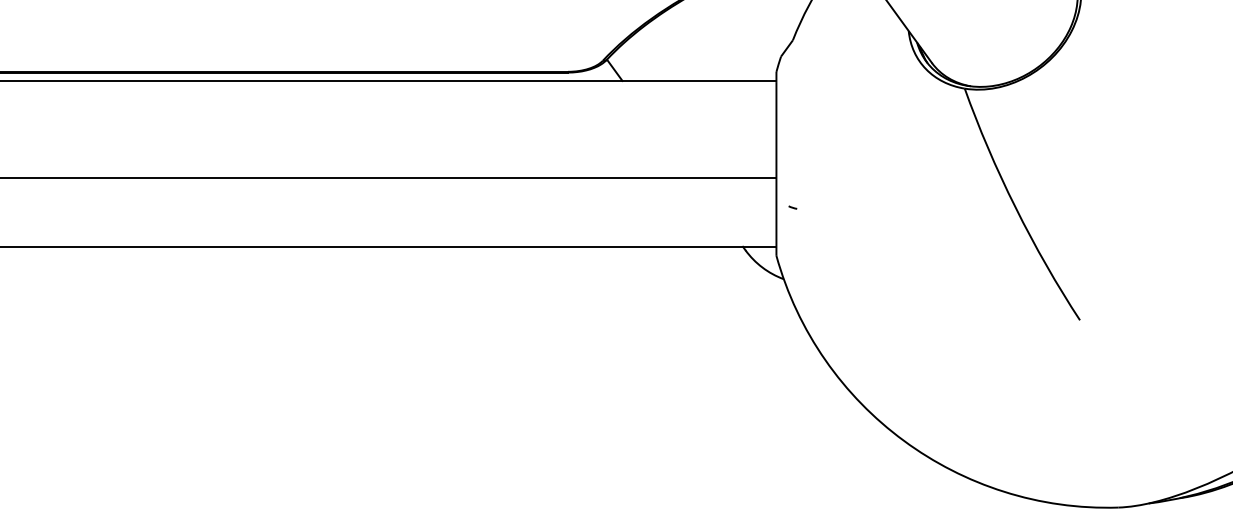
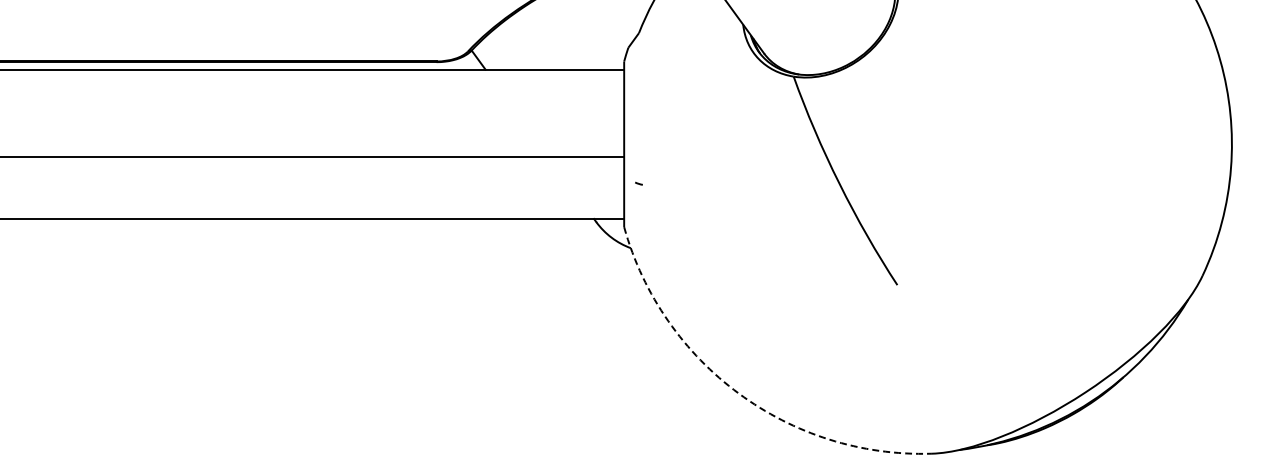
arc: (903, 440) -> (738, 393), solid -> dashed

